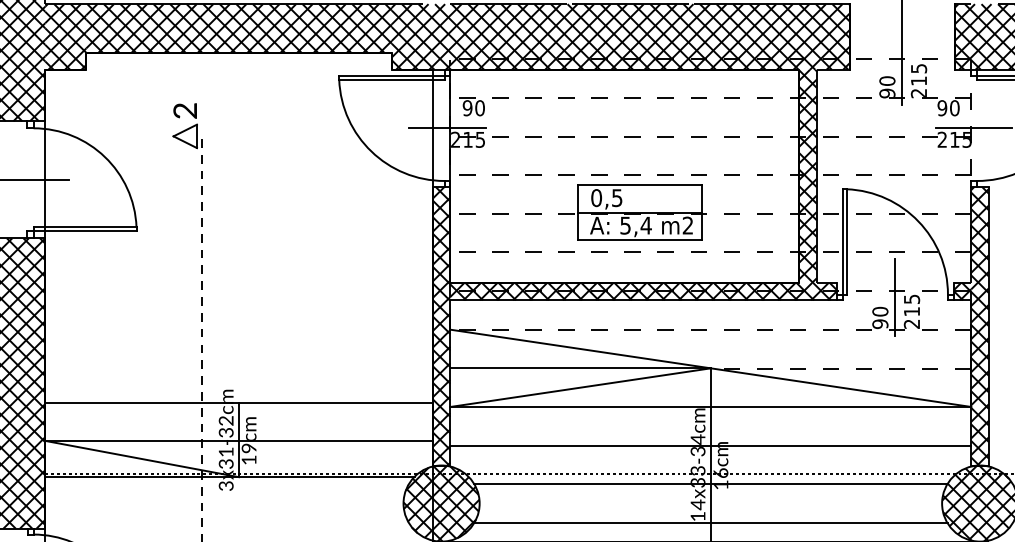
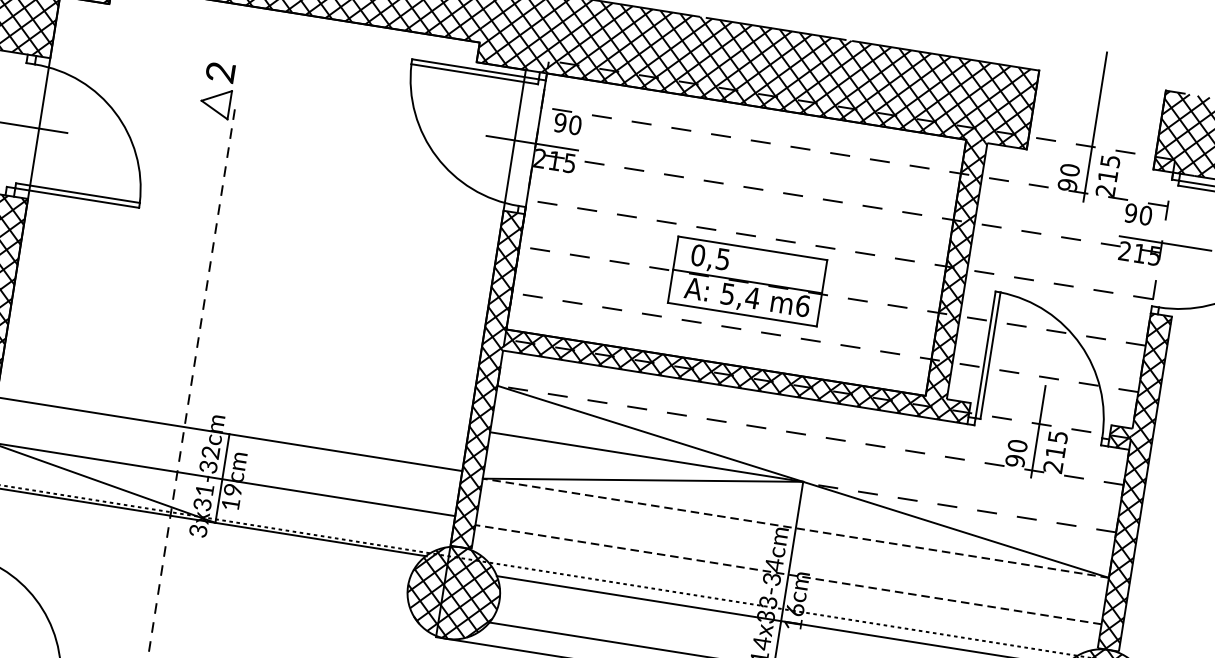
text: (687, 225) -> (802, 305), m2 -> m6
line: (710, 406) -> (795, 527), solid -> dashed
line: (710, 445) -> (788, 574), solid -> dashed

